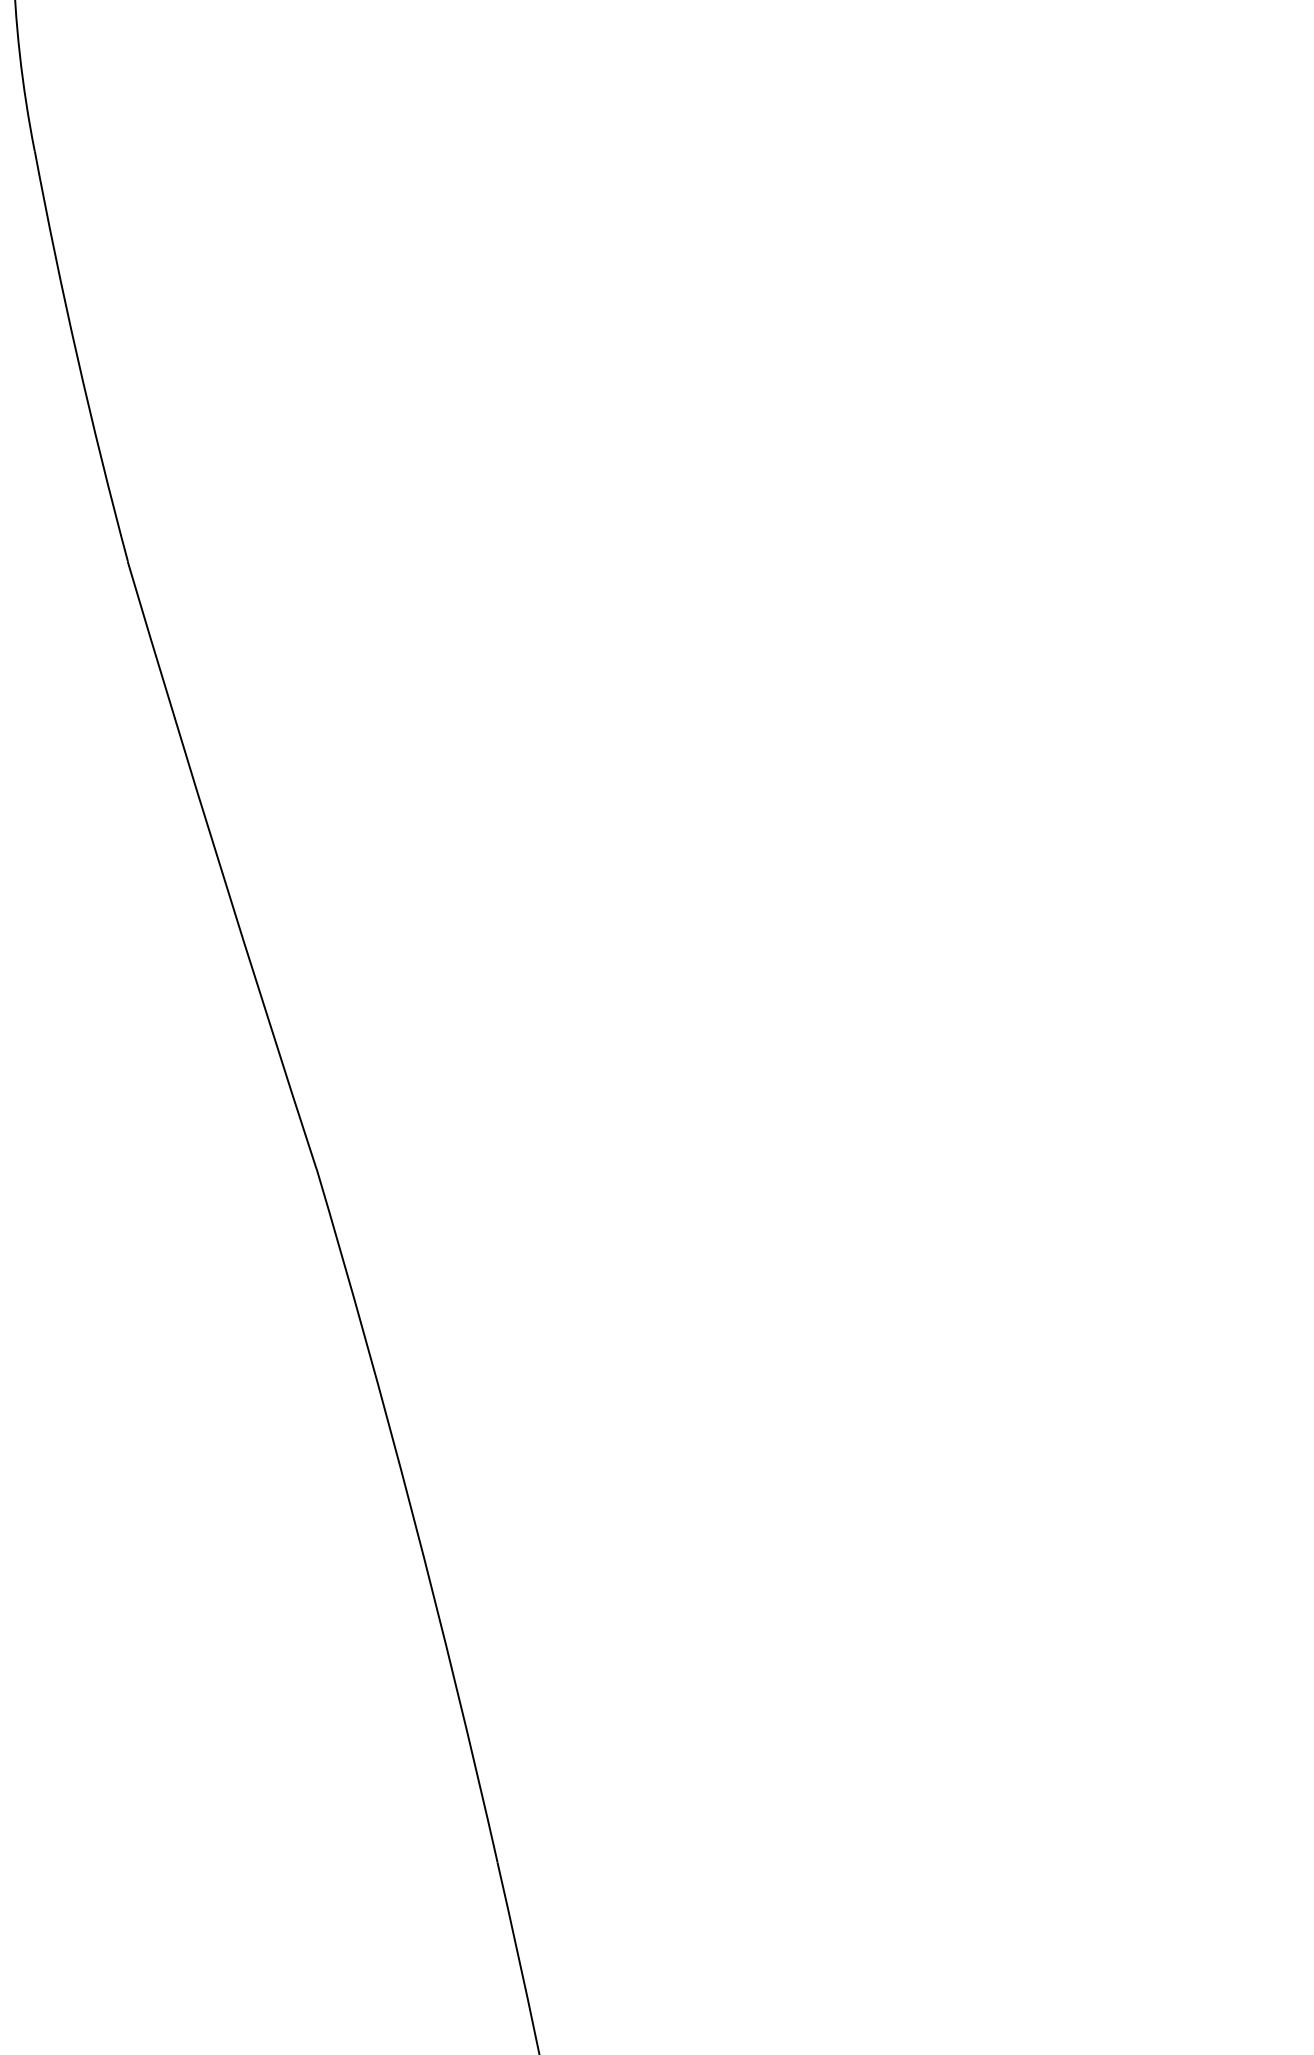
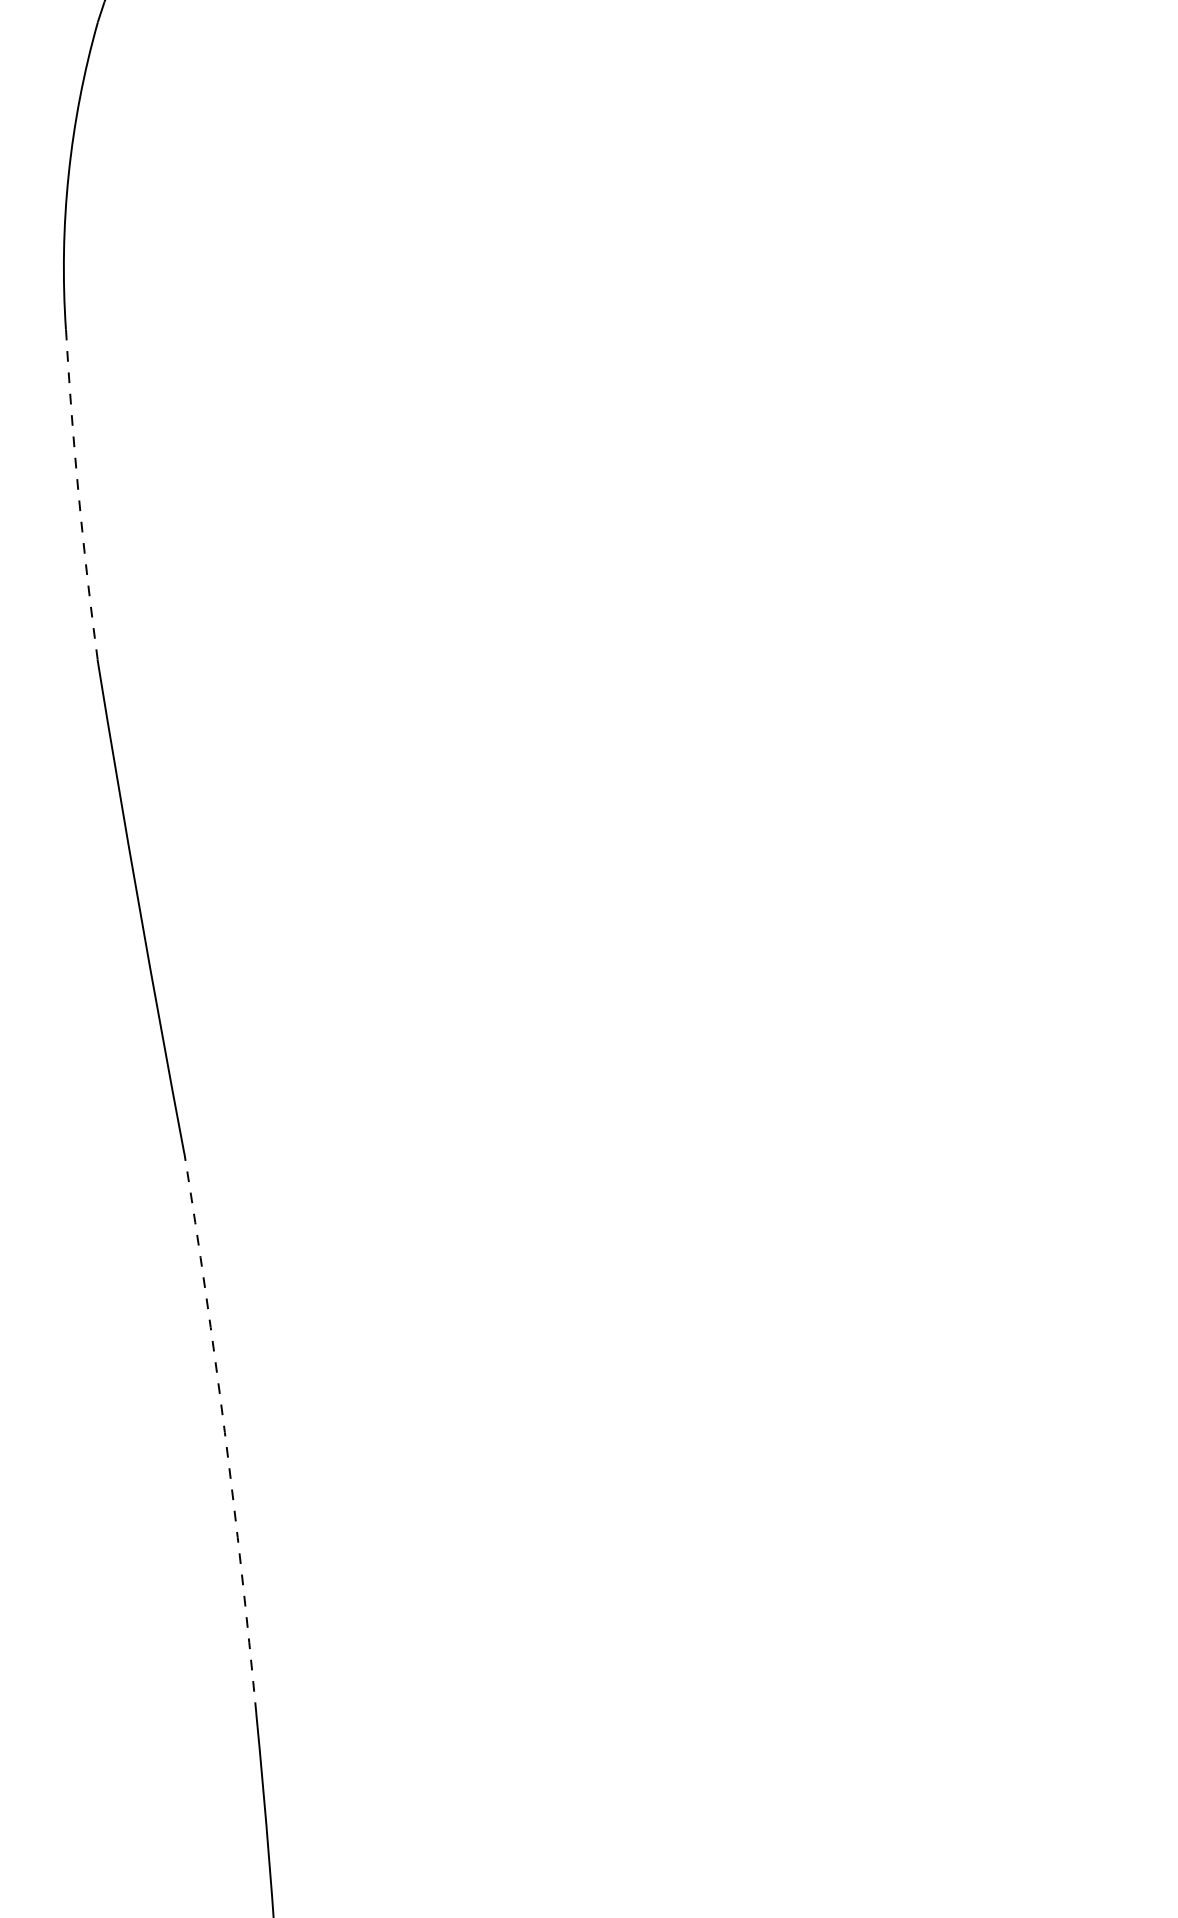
arc: (77, 356) -> (78, 494), solid -> dashed
arc: (412, 1514) -> (224, 1432), solid -> dashed

